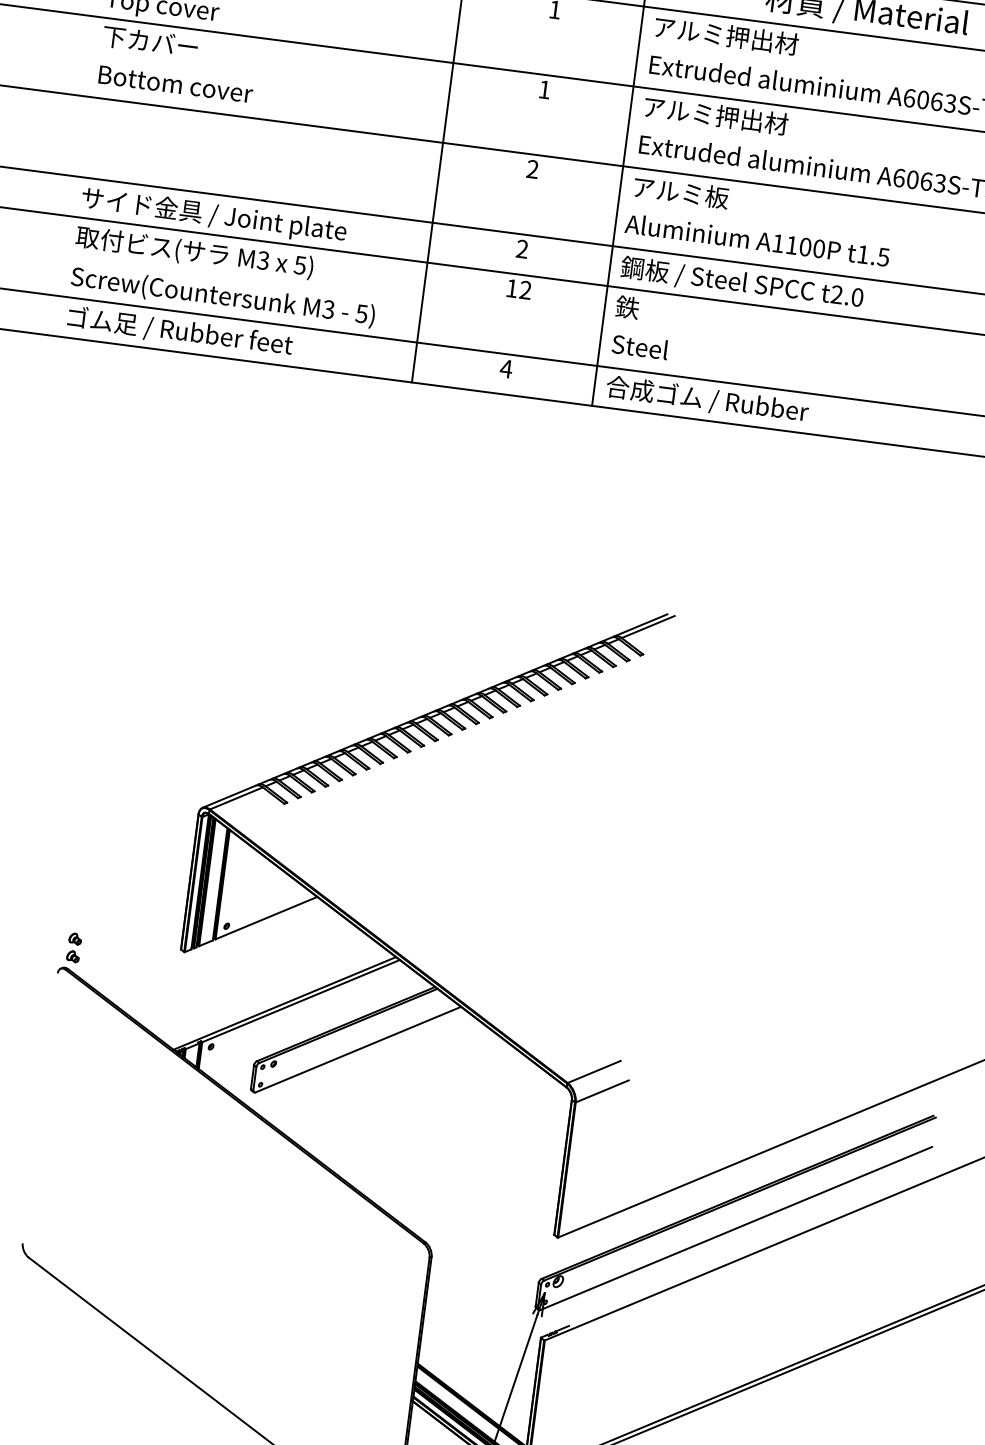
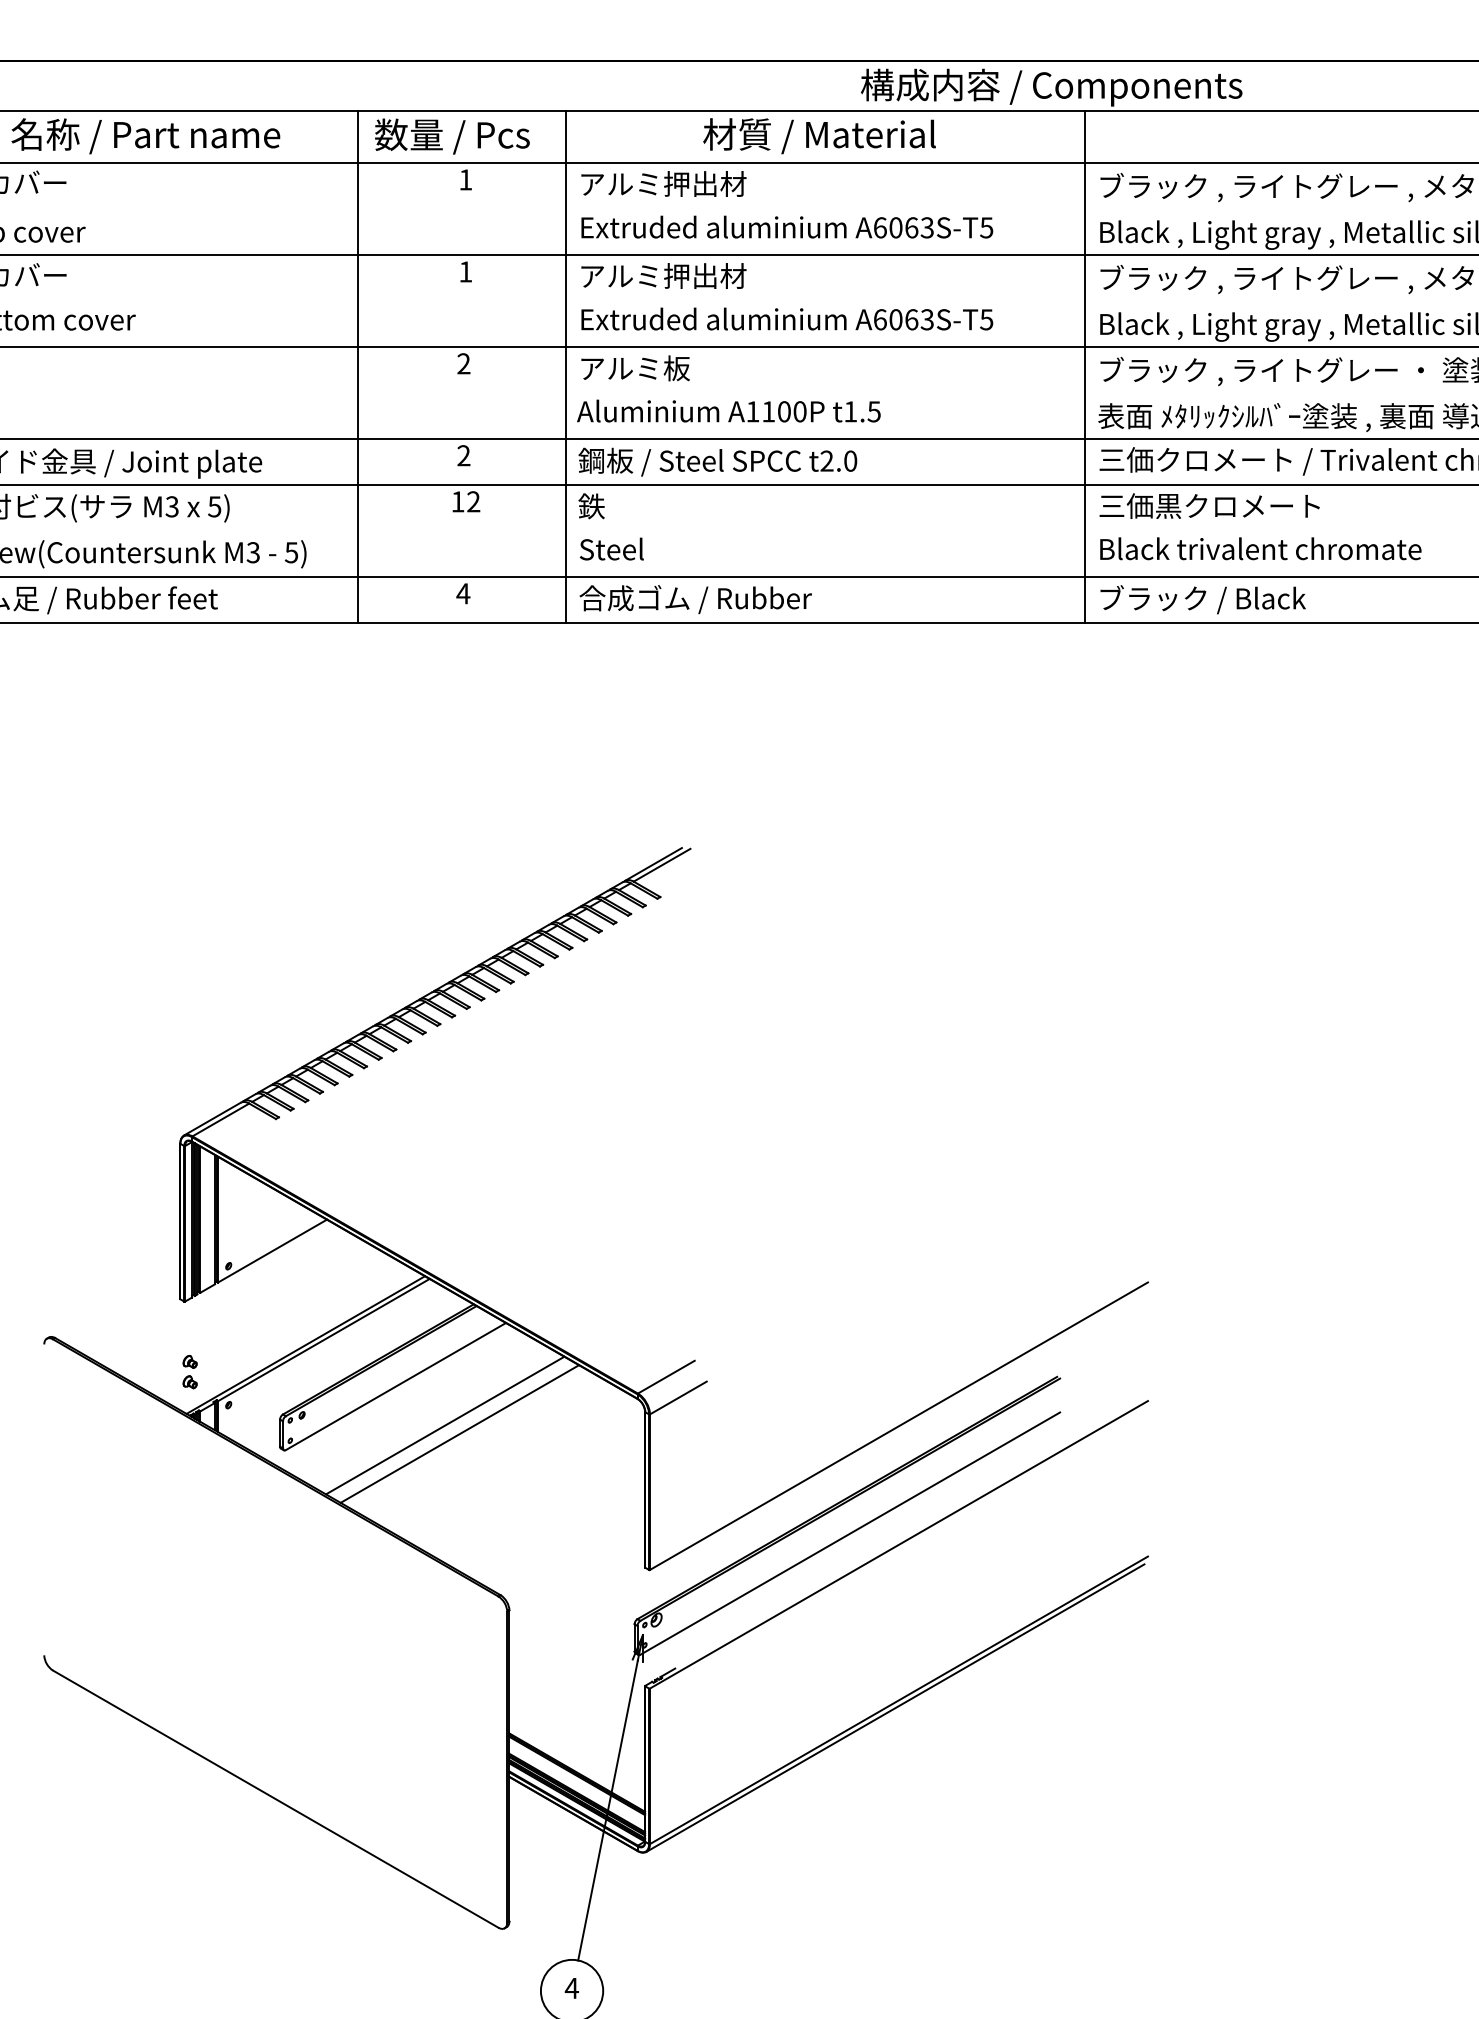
part: (73, 948) -> (189, 1372), moved
line: (397, 1089) -> (445, 1425), added
line: (408, 1097) -> (459, 1433), added

